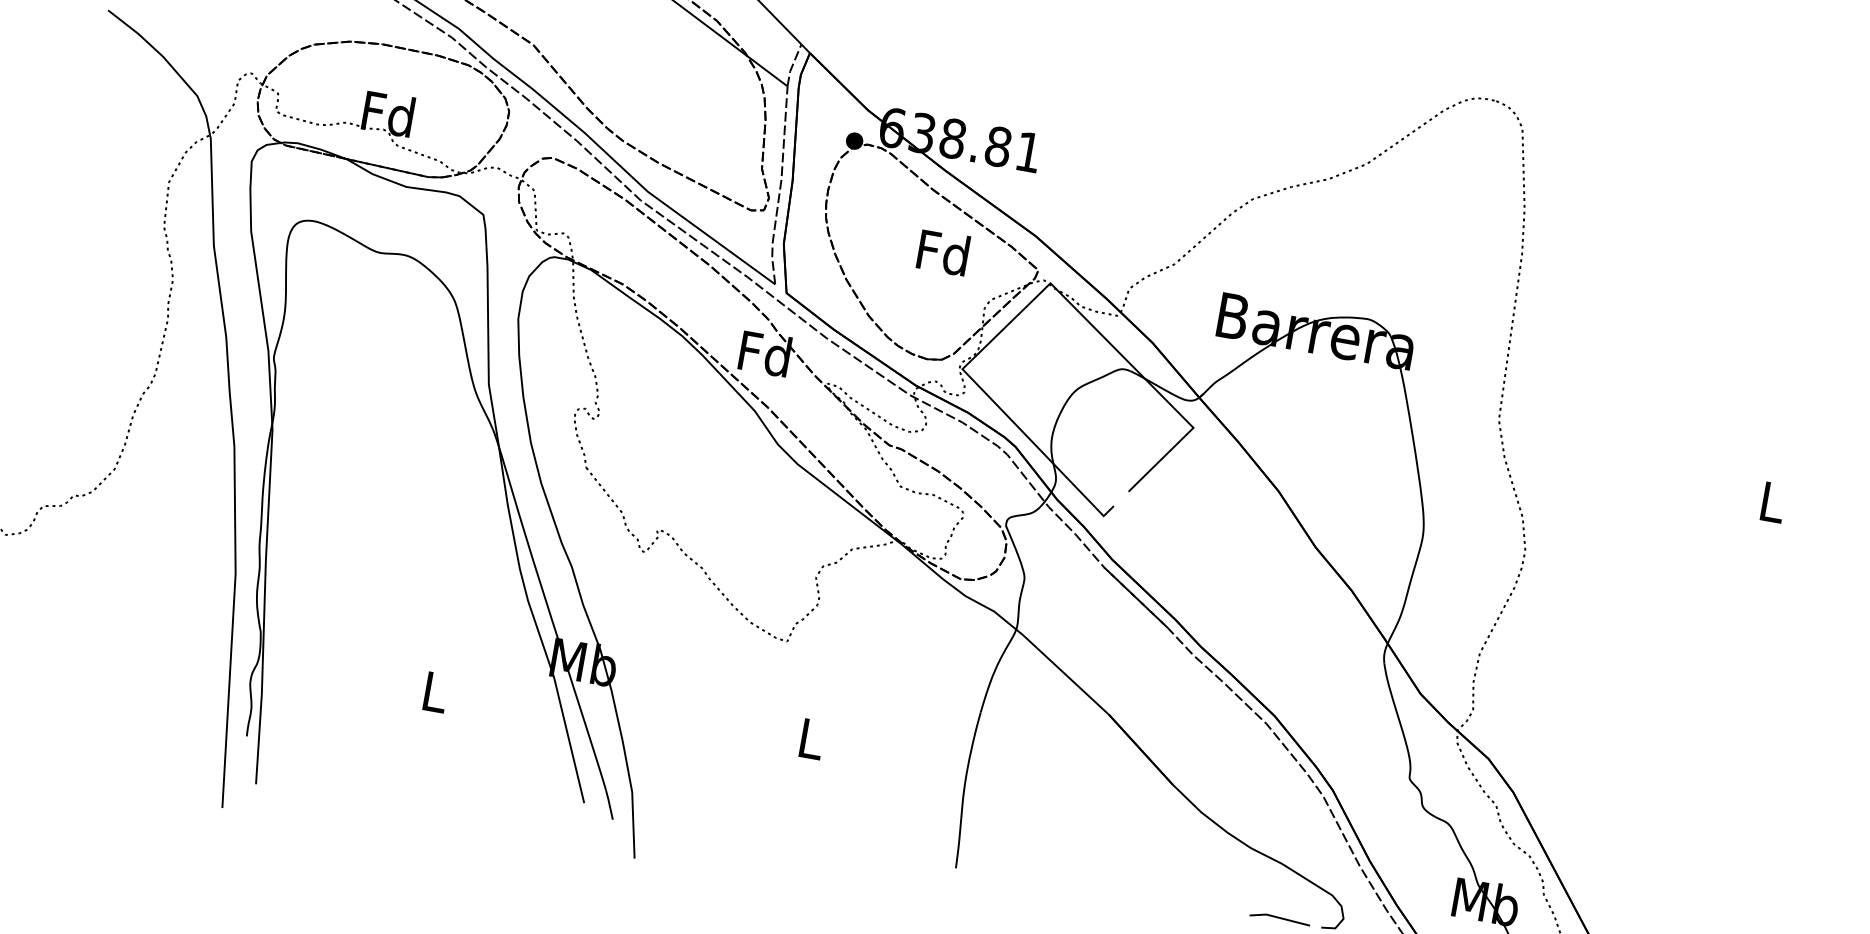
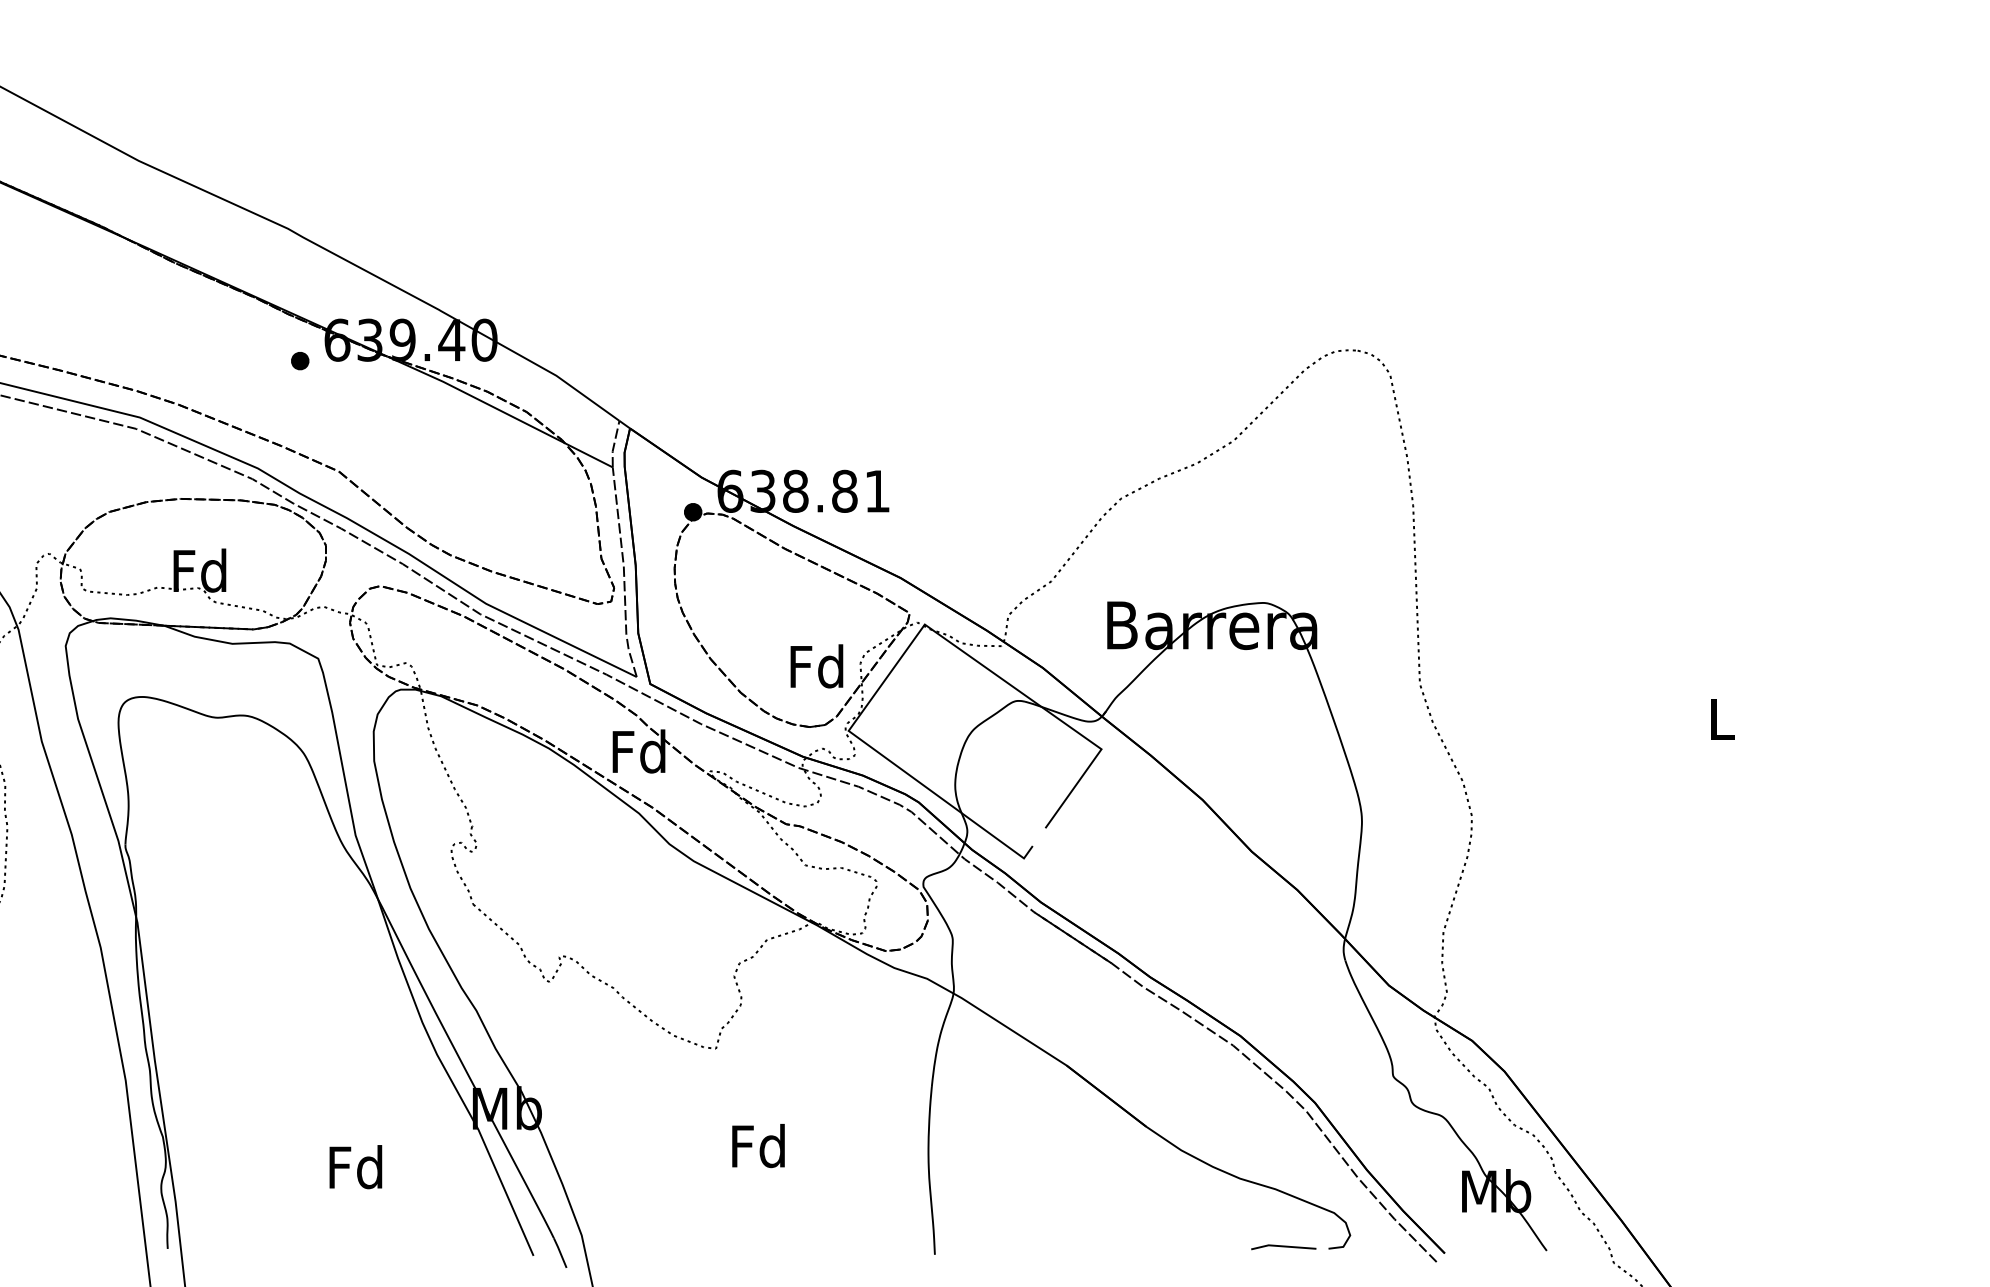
text: (942, 252) -> (816, 666), moved
text: (433, 691) -> (355, 1167), L -> Fd
text: (810, 738) -> (758, 1146), L -> Fd

